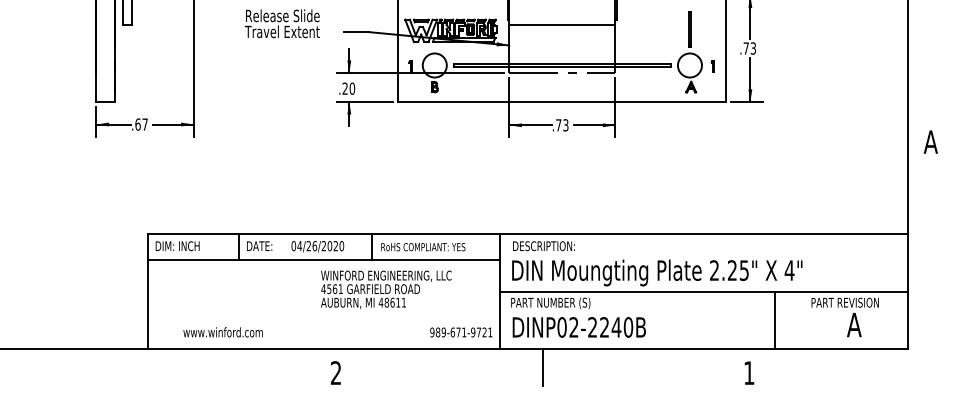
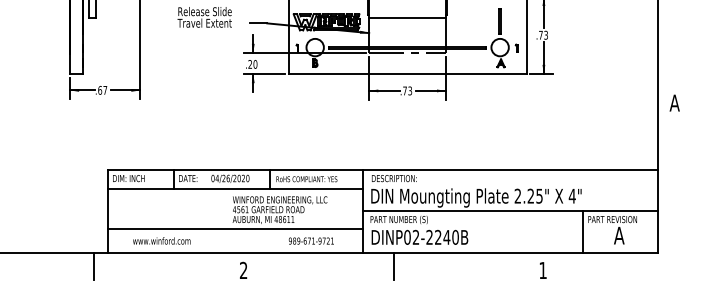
line: (323, 315) -> (234, 228), added
line: (774, 320) -> (582, 232), moved
text: (460, 331) -> (310, 240), moved
line: (130, 367) -> (94, 266), added

